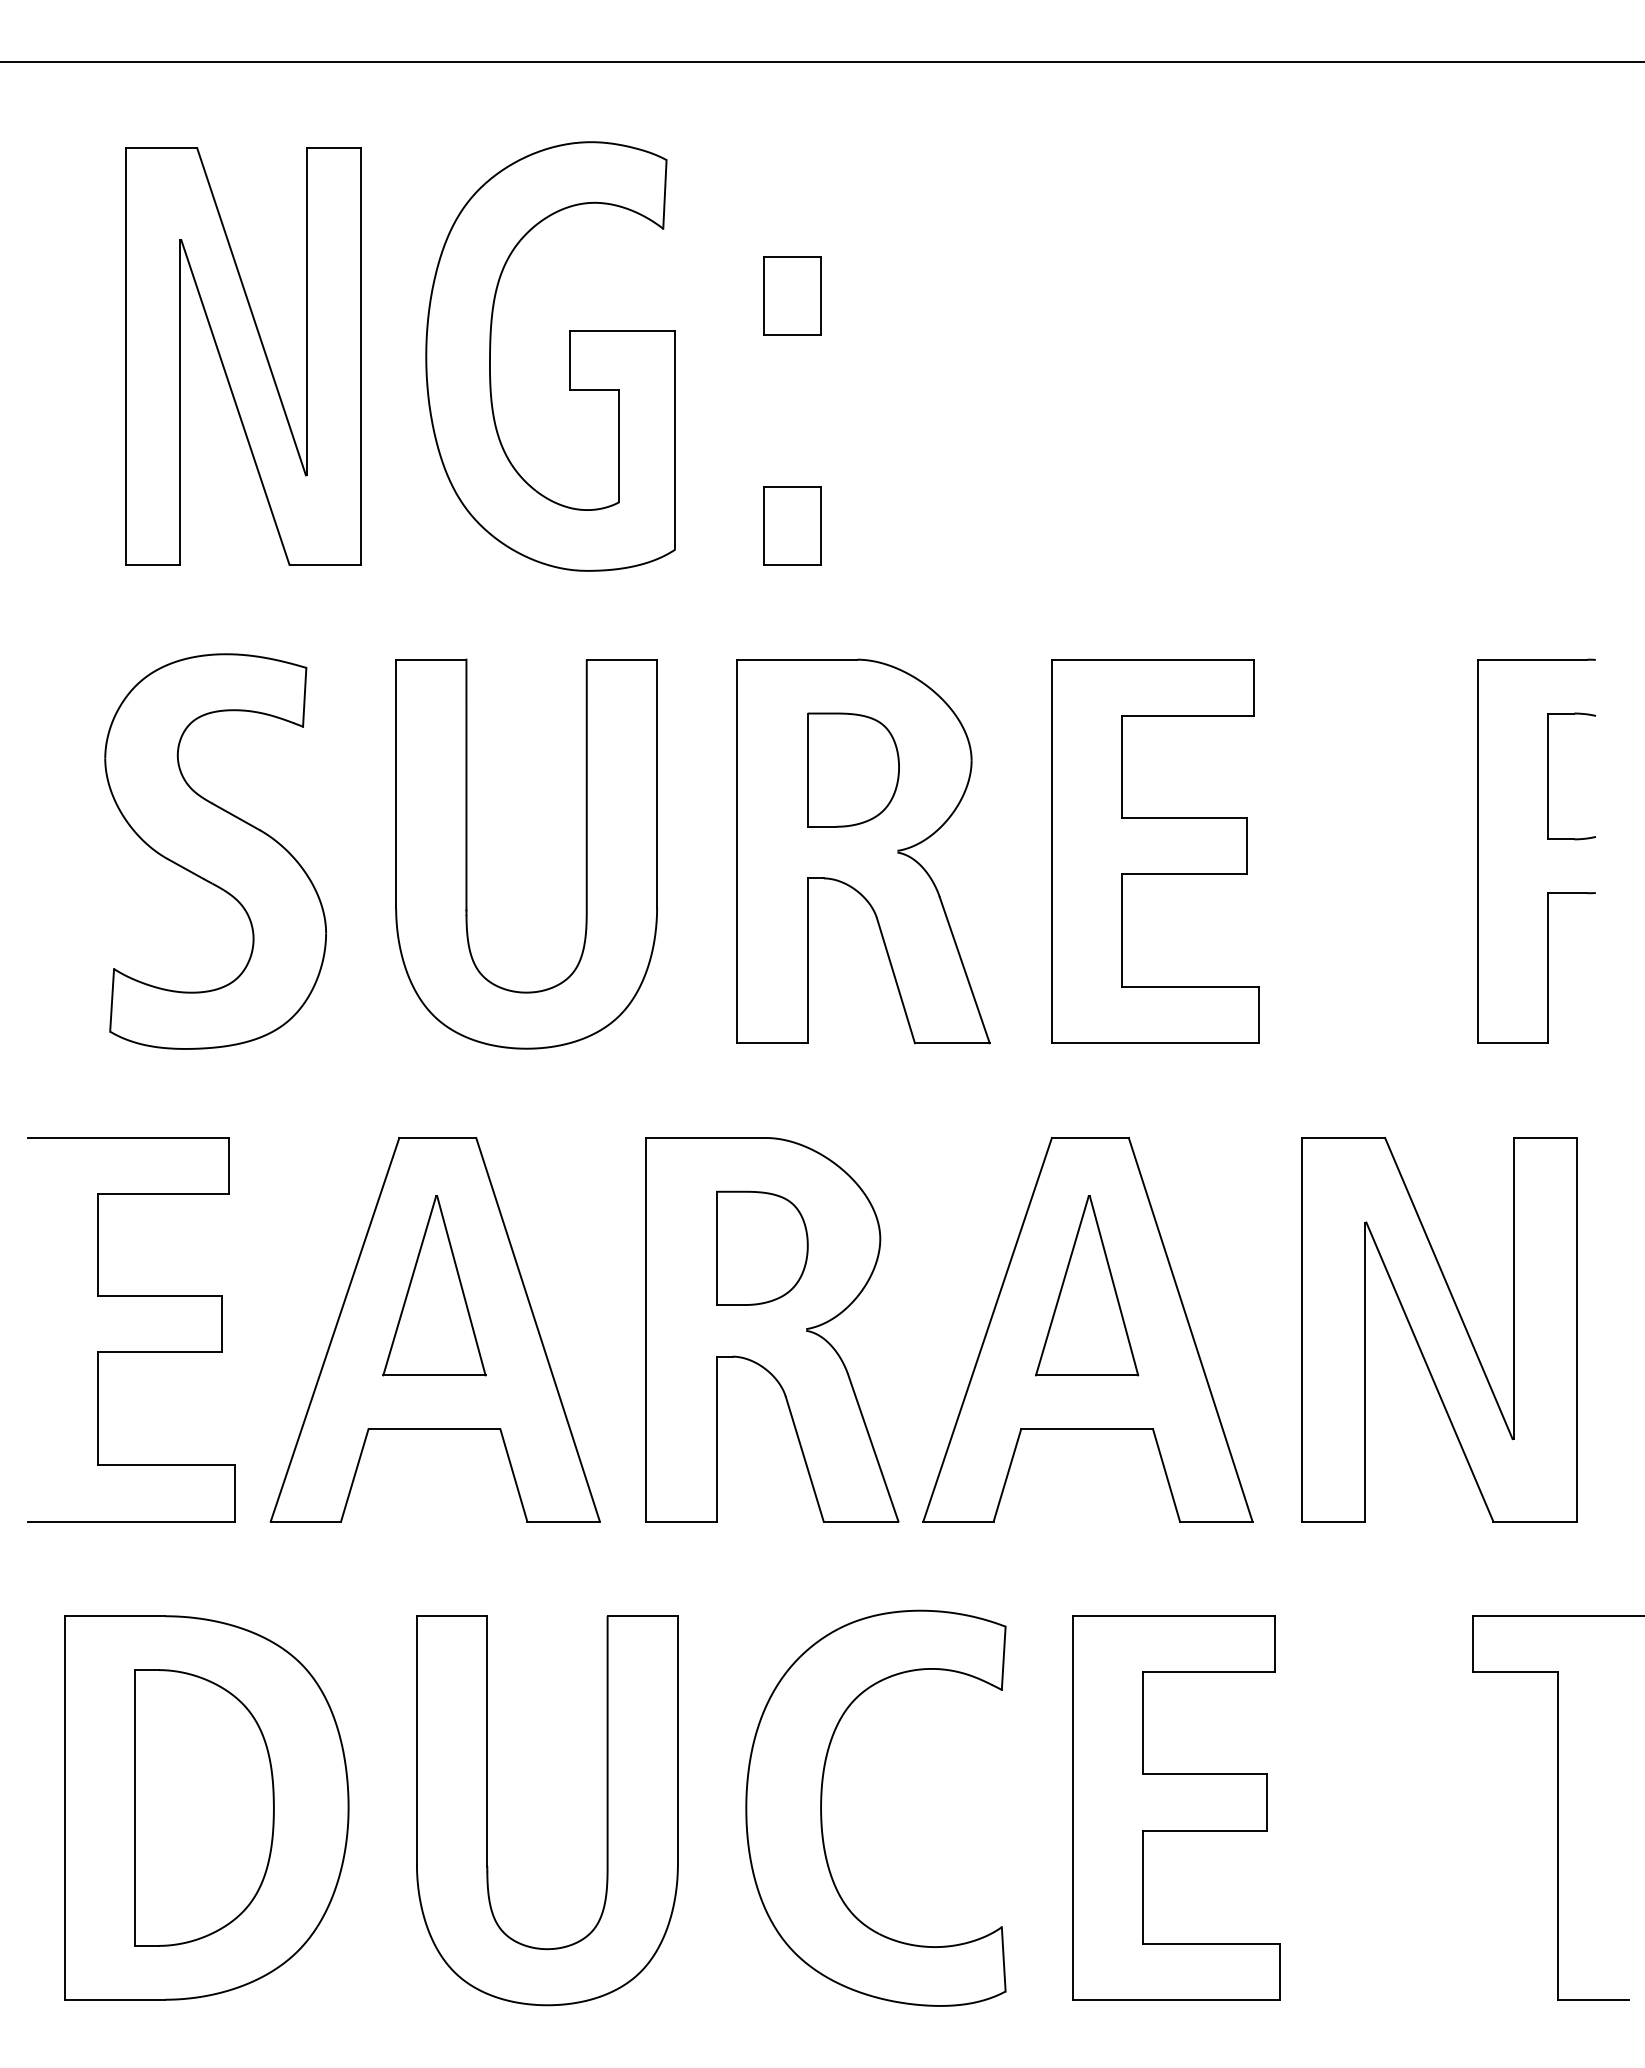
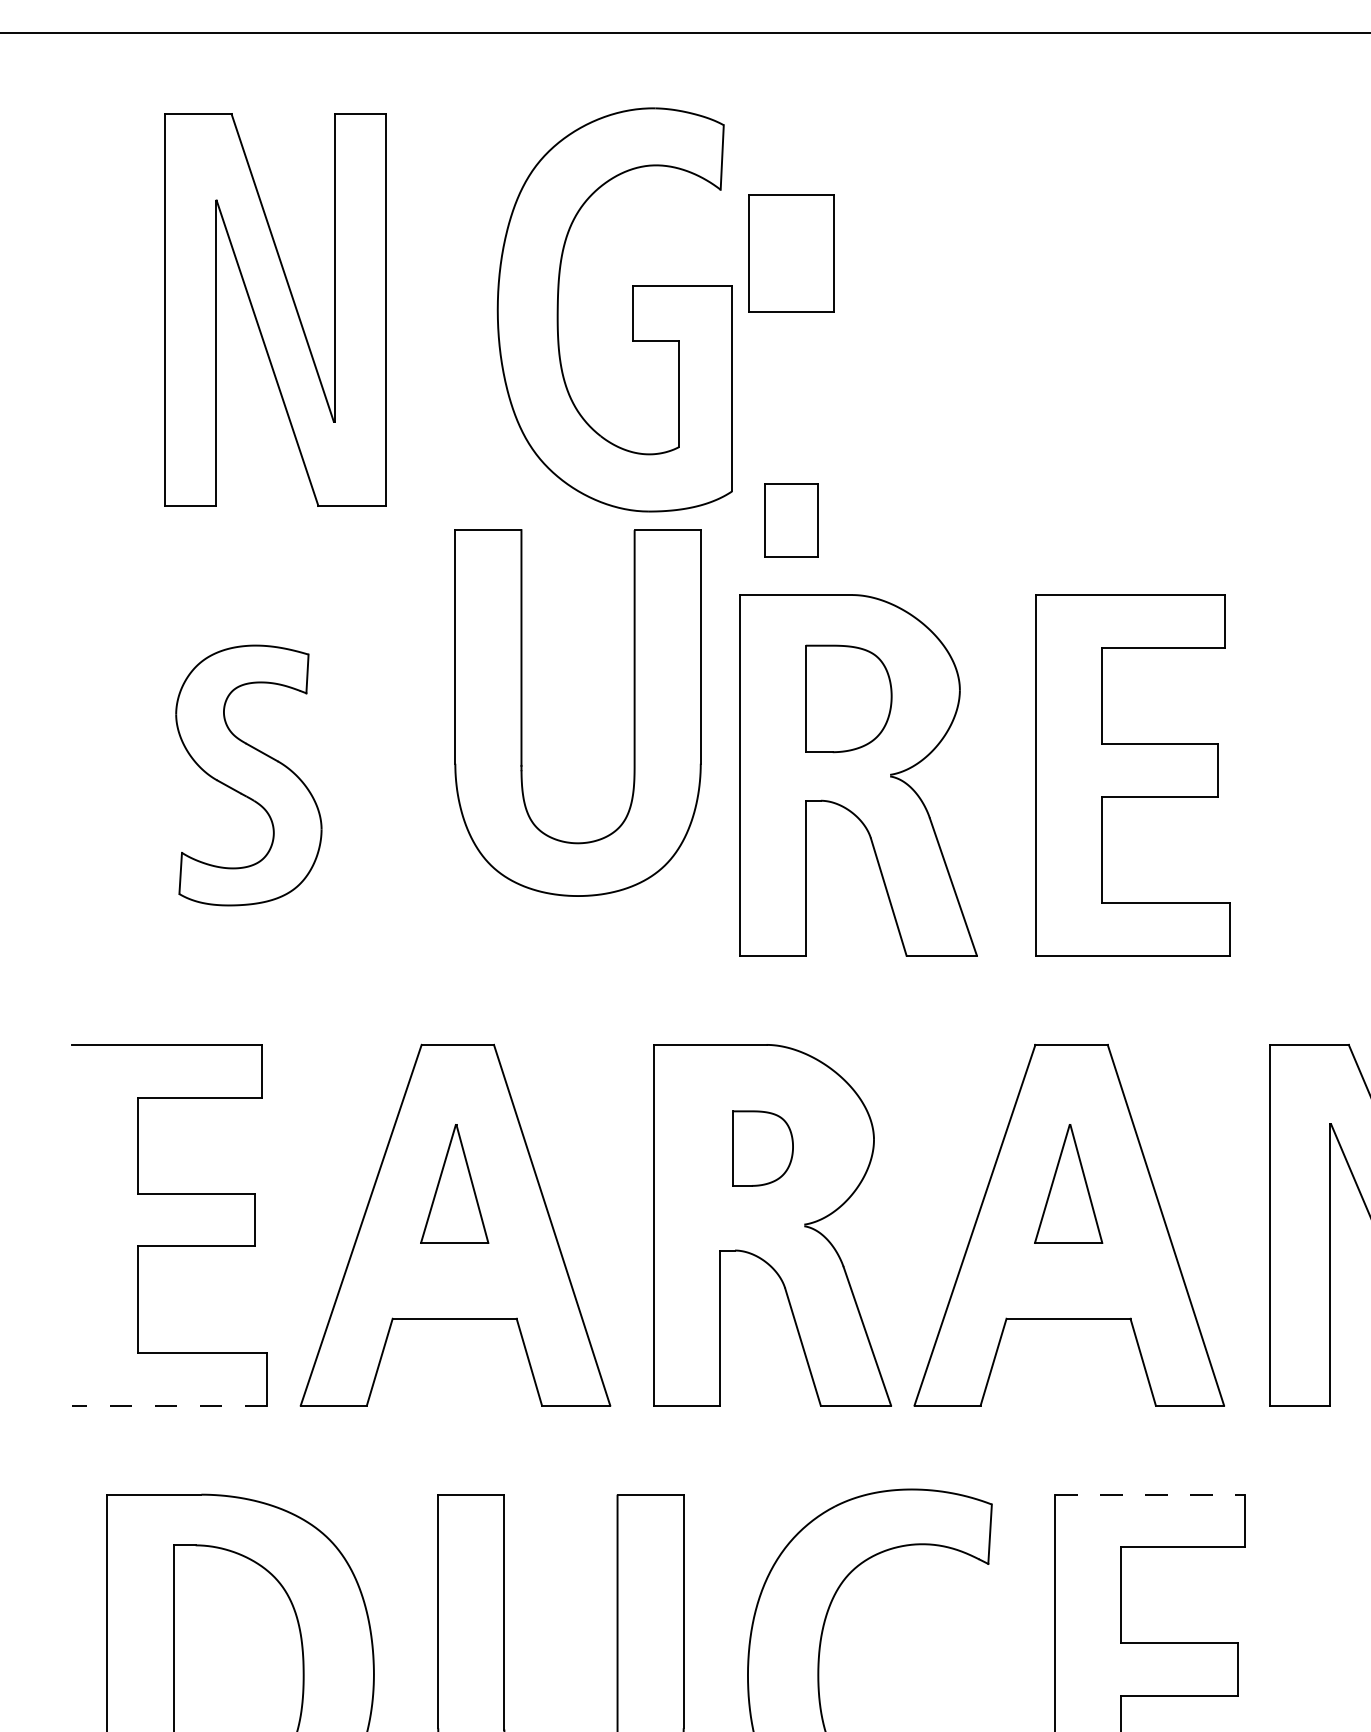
part: (792, 295) -> (791, 252), size x1.6
part: (569, 356) -> (632, 309), moved
part: (792, 525) -> (791, 519), moved
part: (215, 851) -> (248, 775), size x0.7
part: (467, 853) -> (522, 712), moved
part: (762, 1247) -> (763, 1147), size x0.7
part: (434, 1285) -> (454, 1183), size x0.7
part: (1087, 1285) -> (1068, 1183), size x0.7
line: (131, 1521) -> (169, 1405), solid -> dashed
line: (1173, 1616) -> (1149, 1494), solid -> dashed

